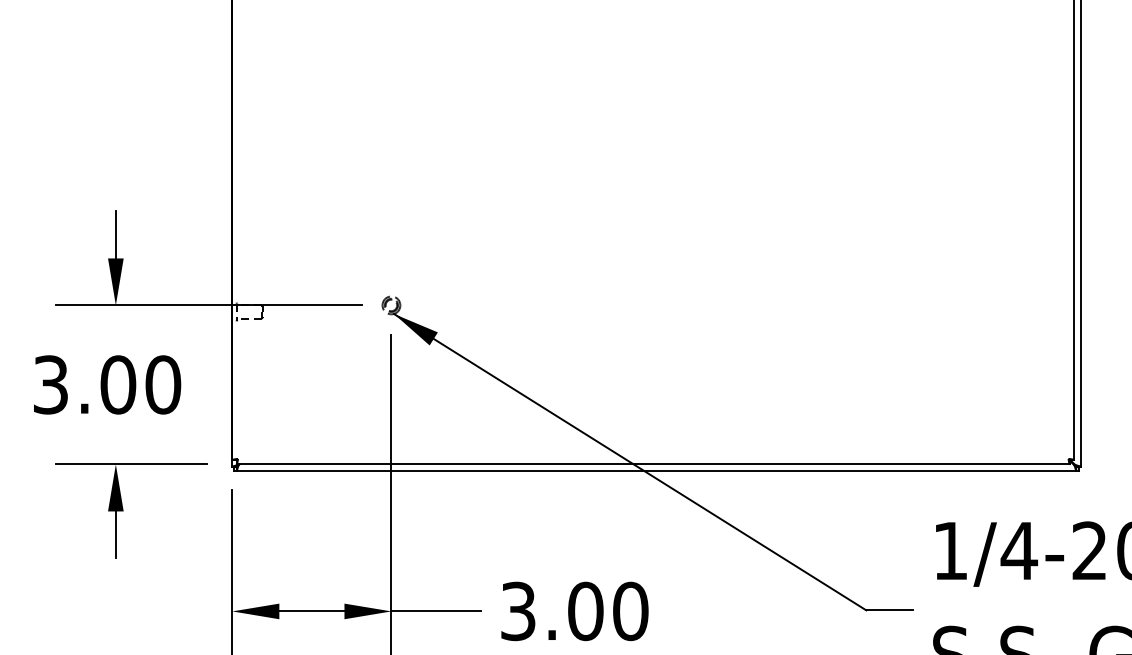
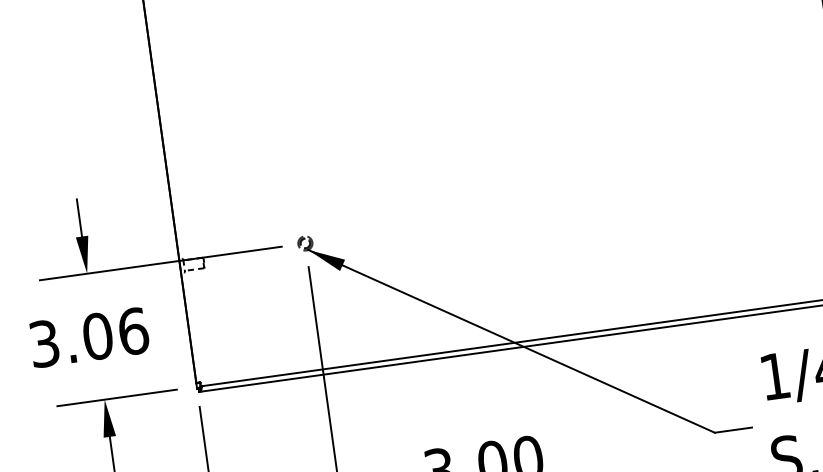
text: (163, 384) -> (133, 331), 3.00 -> 3.06

